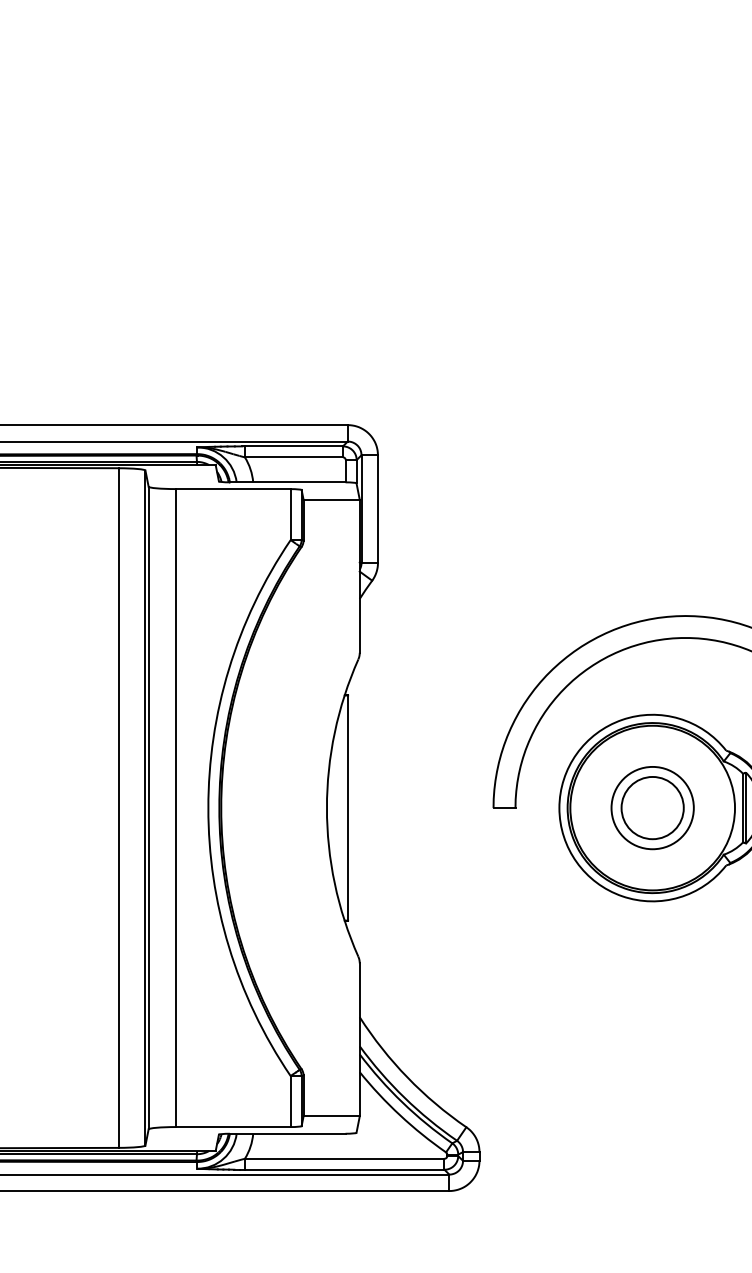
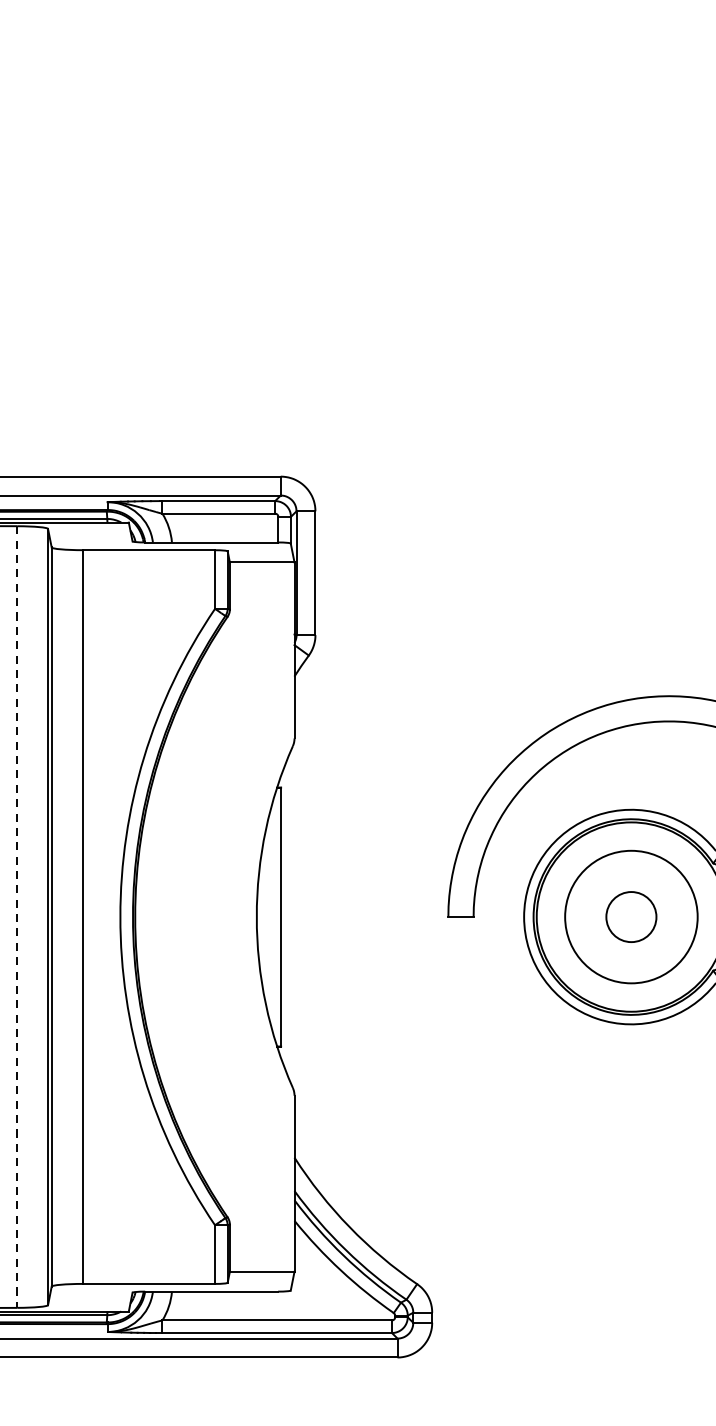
circle: (652, 807) -> (631, 916), size x0.7
circle: (652, 807) -> (631, 916), size x1.4
line: (118, 808) -> (17, 917), solid -> dashed

